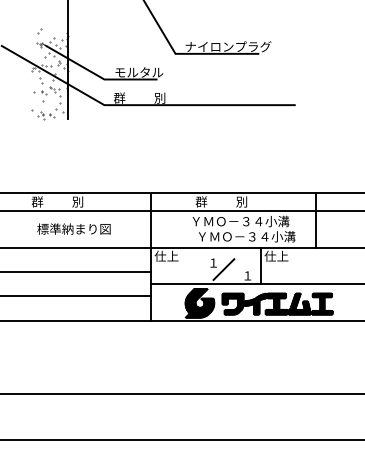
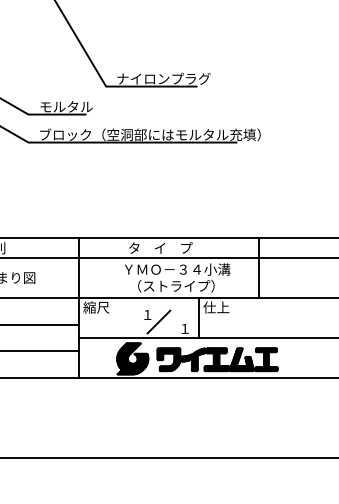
text: (215, 97) -> (149, 134), 群          別 -> ブロック（空洞部にはモルタル充填）
text: (224, 201) -> (159, 247), 群          別 -> タ    イ    プ
text: (246, 236) -> (183, 285), ＹＭＯ－３４小溝 -> （ストライプ）
text: (166, 255) -> (96, 306), 仕上 -> 縮尺

